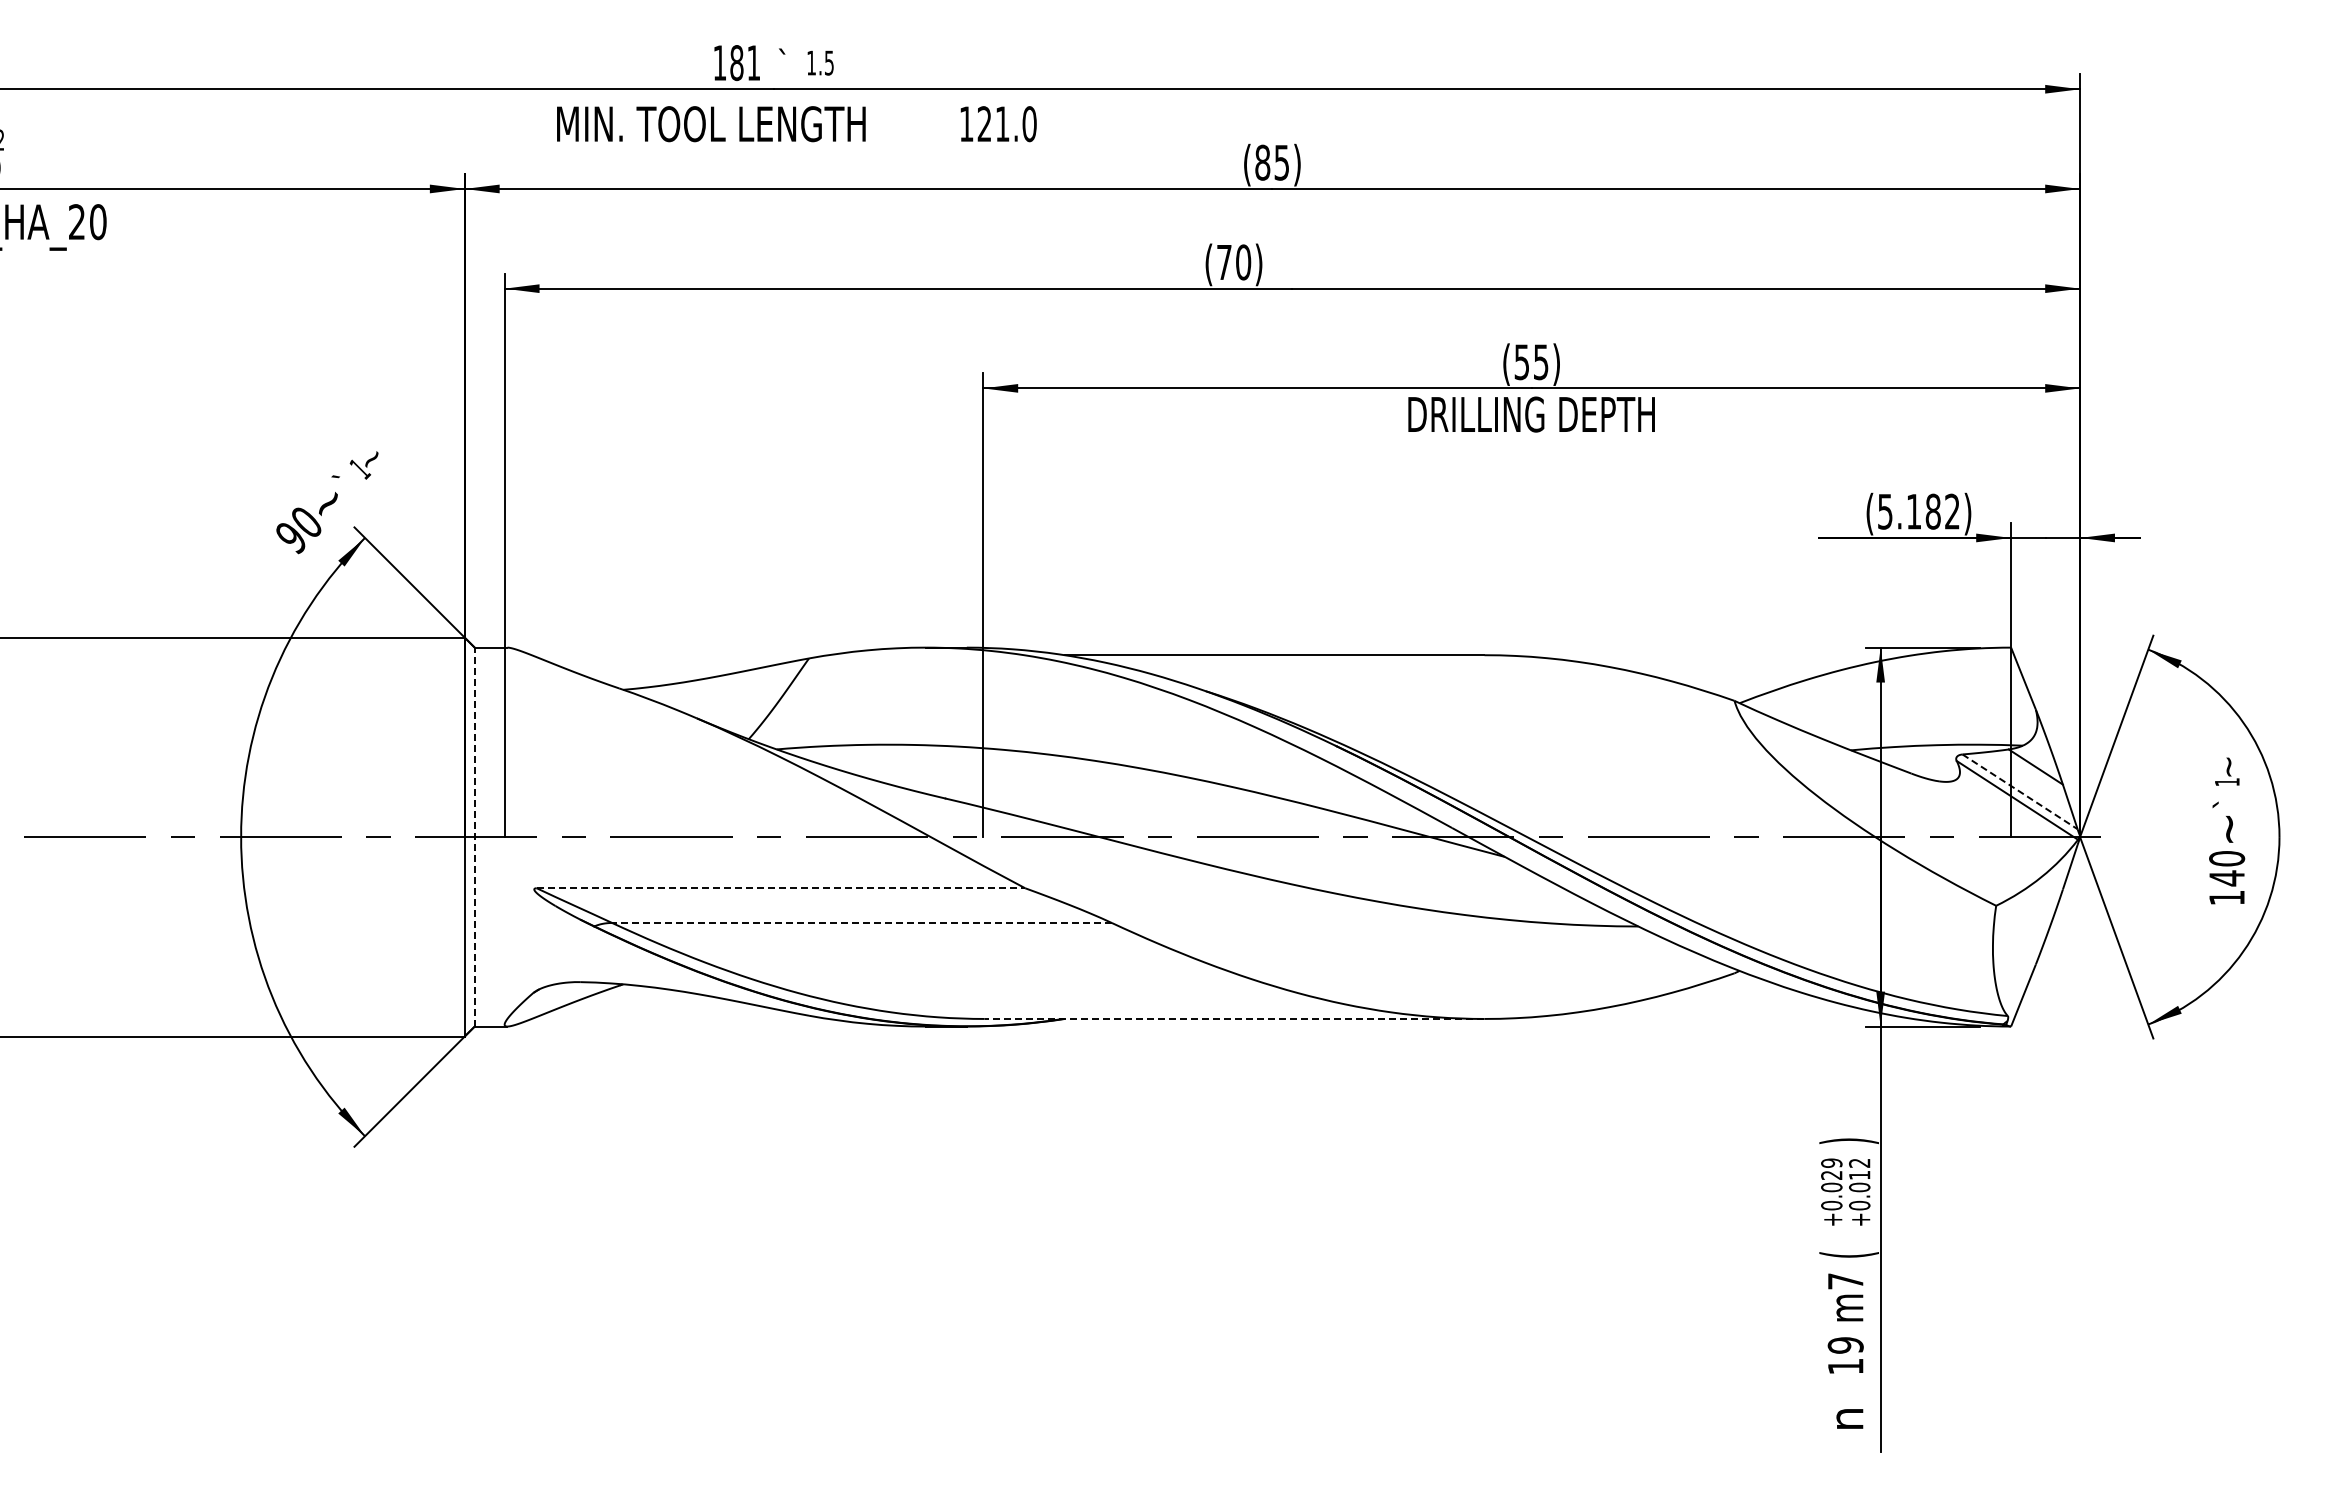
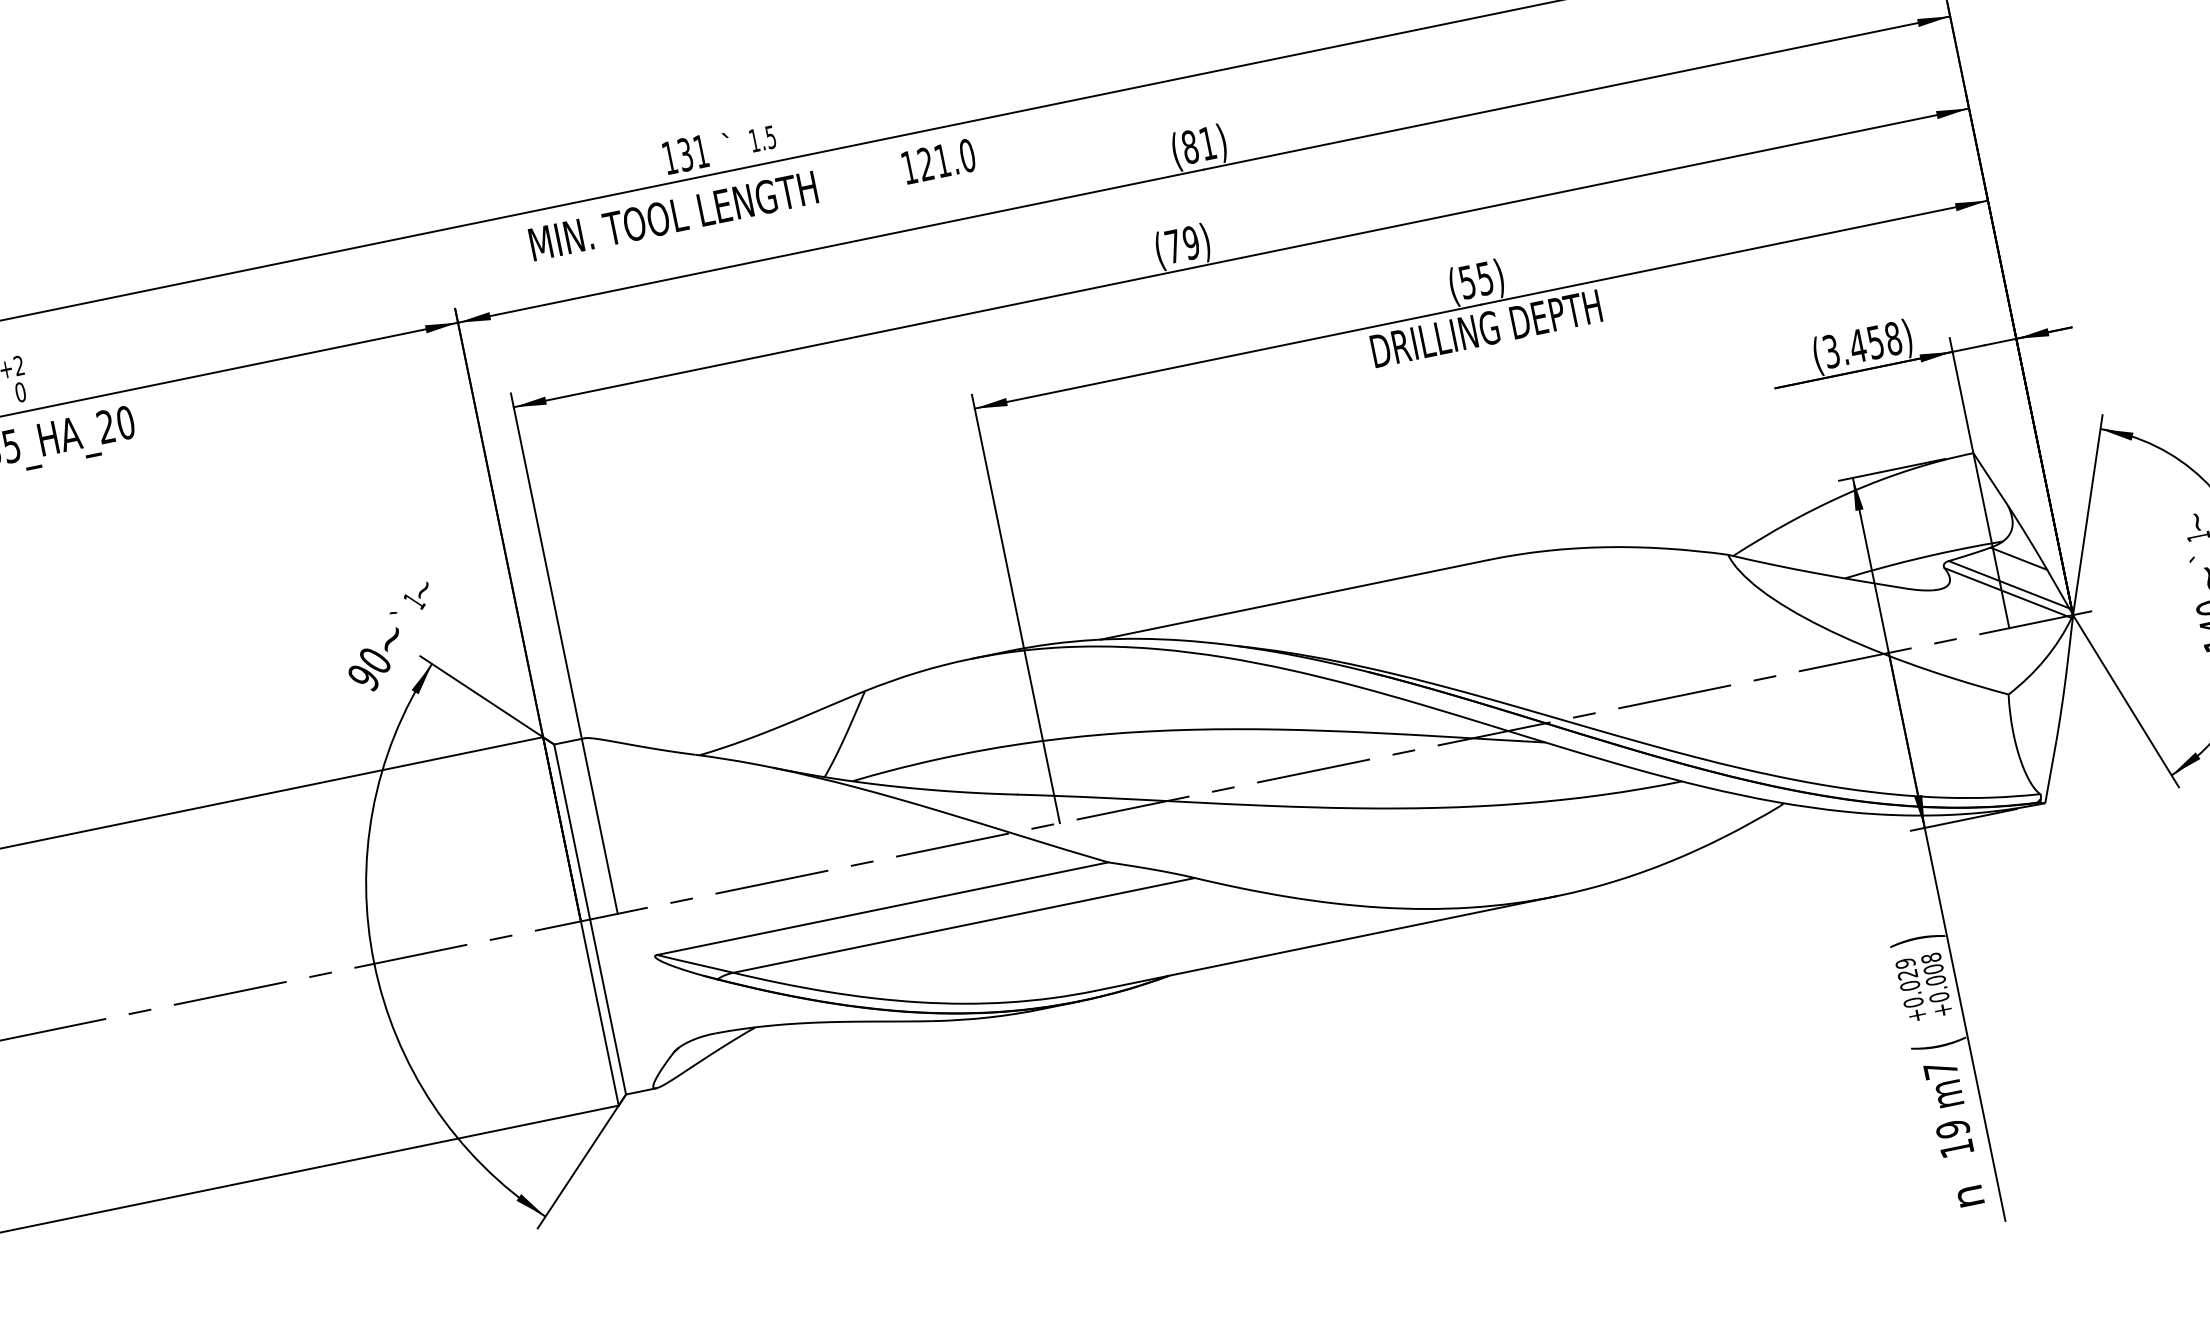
text: (736, 63) -> (685, 155), 181 -> 131
text: (1281, 162) -> (1207, 143), (85) -> (81)
text: (1243, 262) -> (1191, 242), (70) -> (79)
text: (1918, 511) -> (1862, 344), (5.182) -> (3.458)
line: (2020, 791) -> (2009, 584), dashed -> solid
line: (474, 836) -> (589, 919), dashed -> solid
line: (781, 888) -> (883, 908), dashed -> solid
line: (862, 922) -> (964, 924), dashed -> solid
line: (1234, 1018) -> (1326, 943), dashed -> solid
text: (1859, 1169) -> (1932, 964), +0.012 -> +0.008

